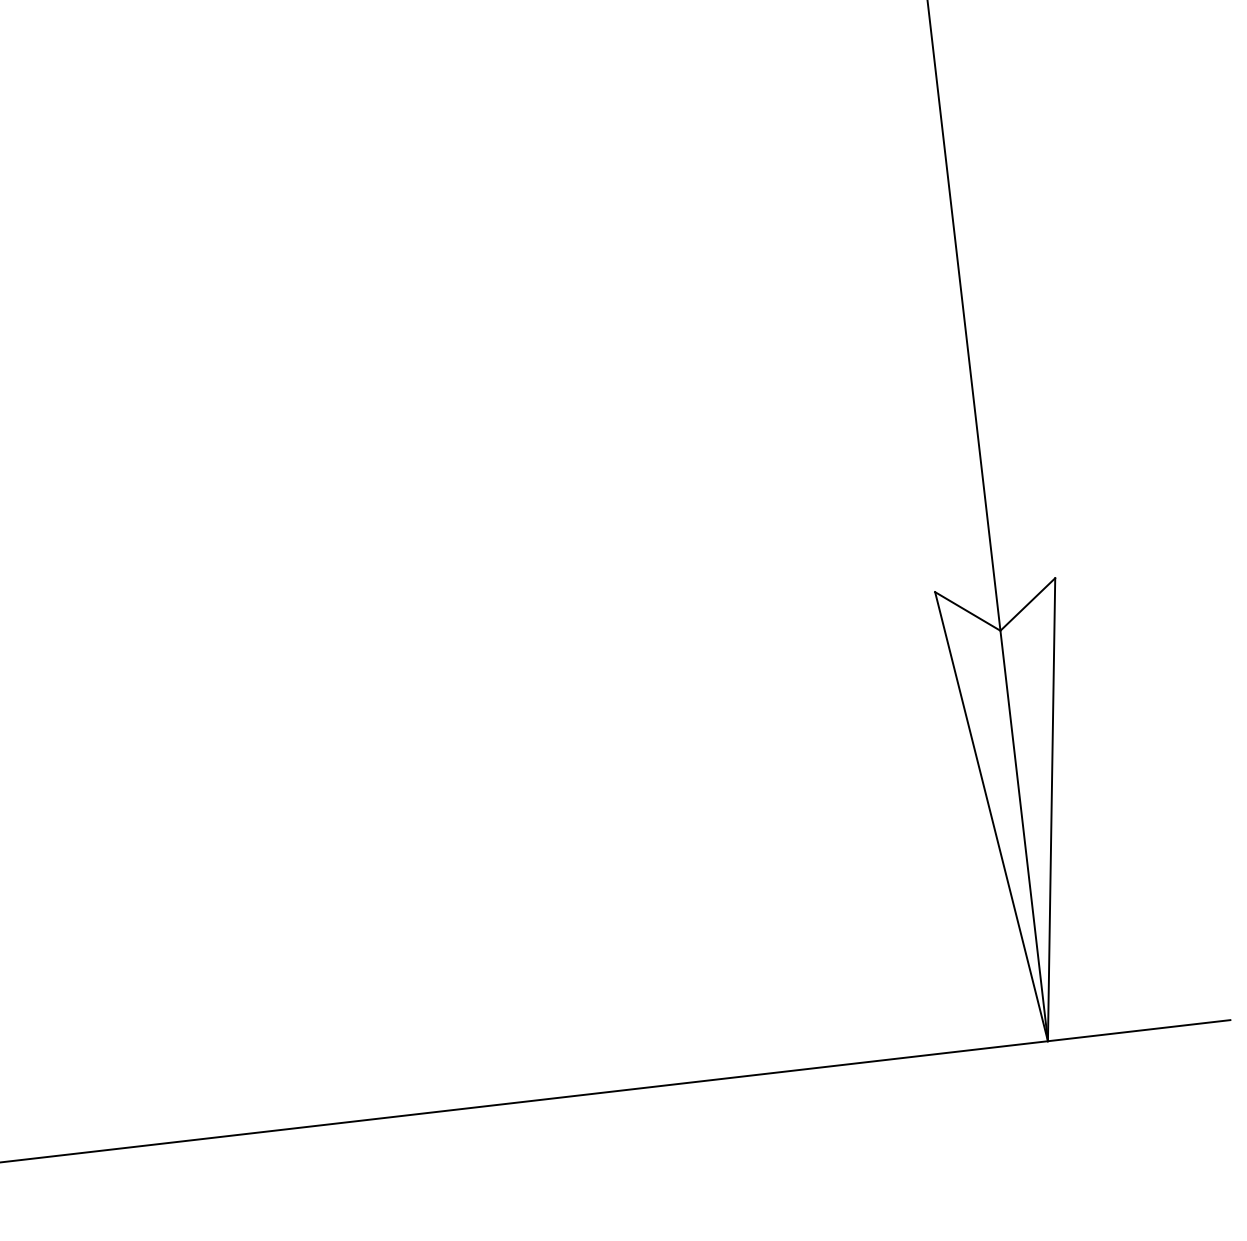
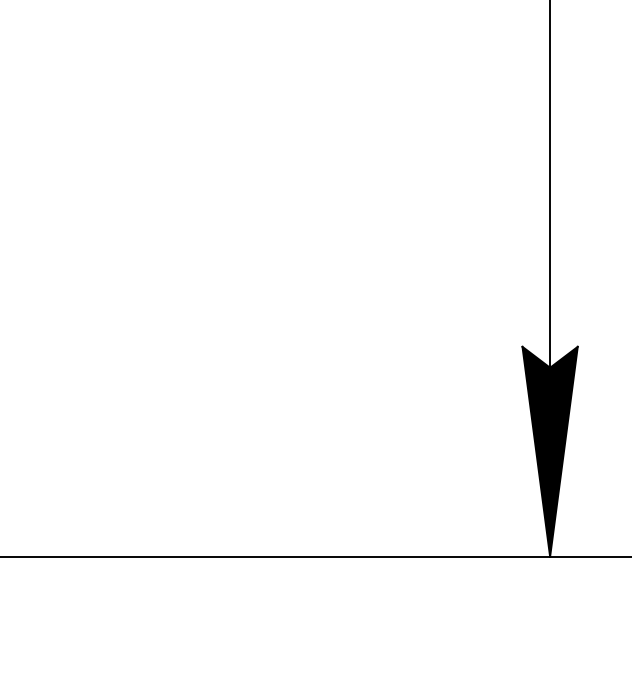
fill: (1020, 812) -> (549, 451), added

